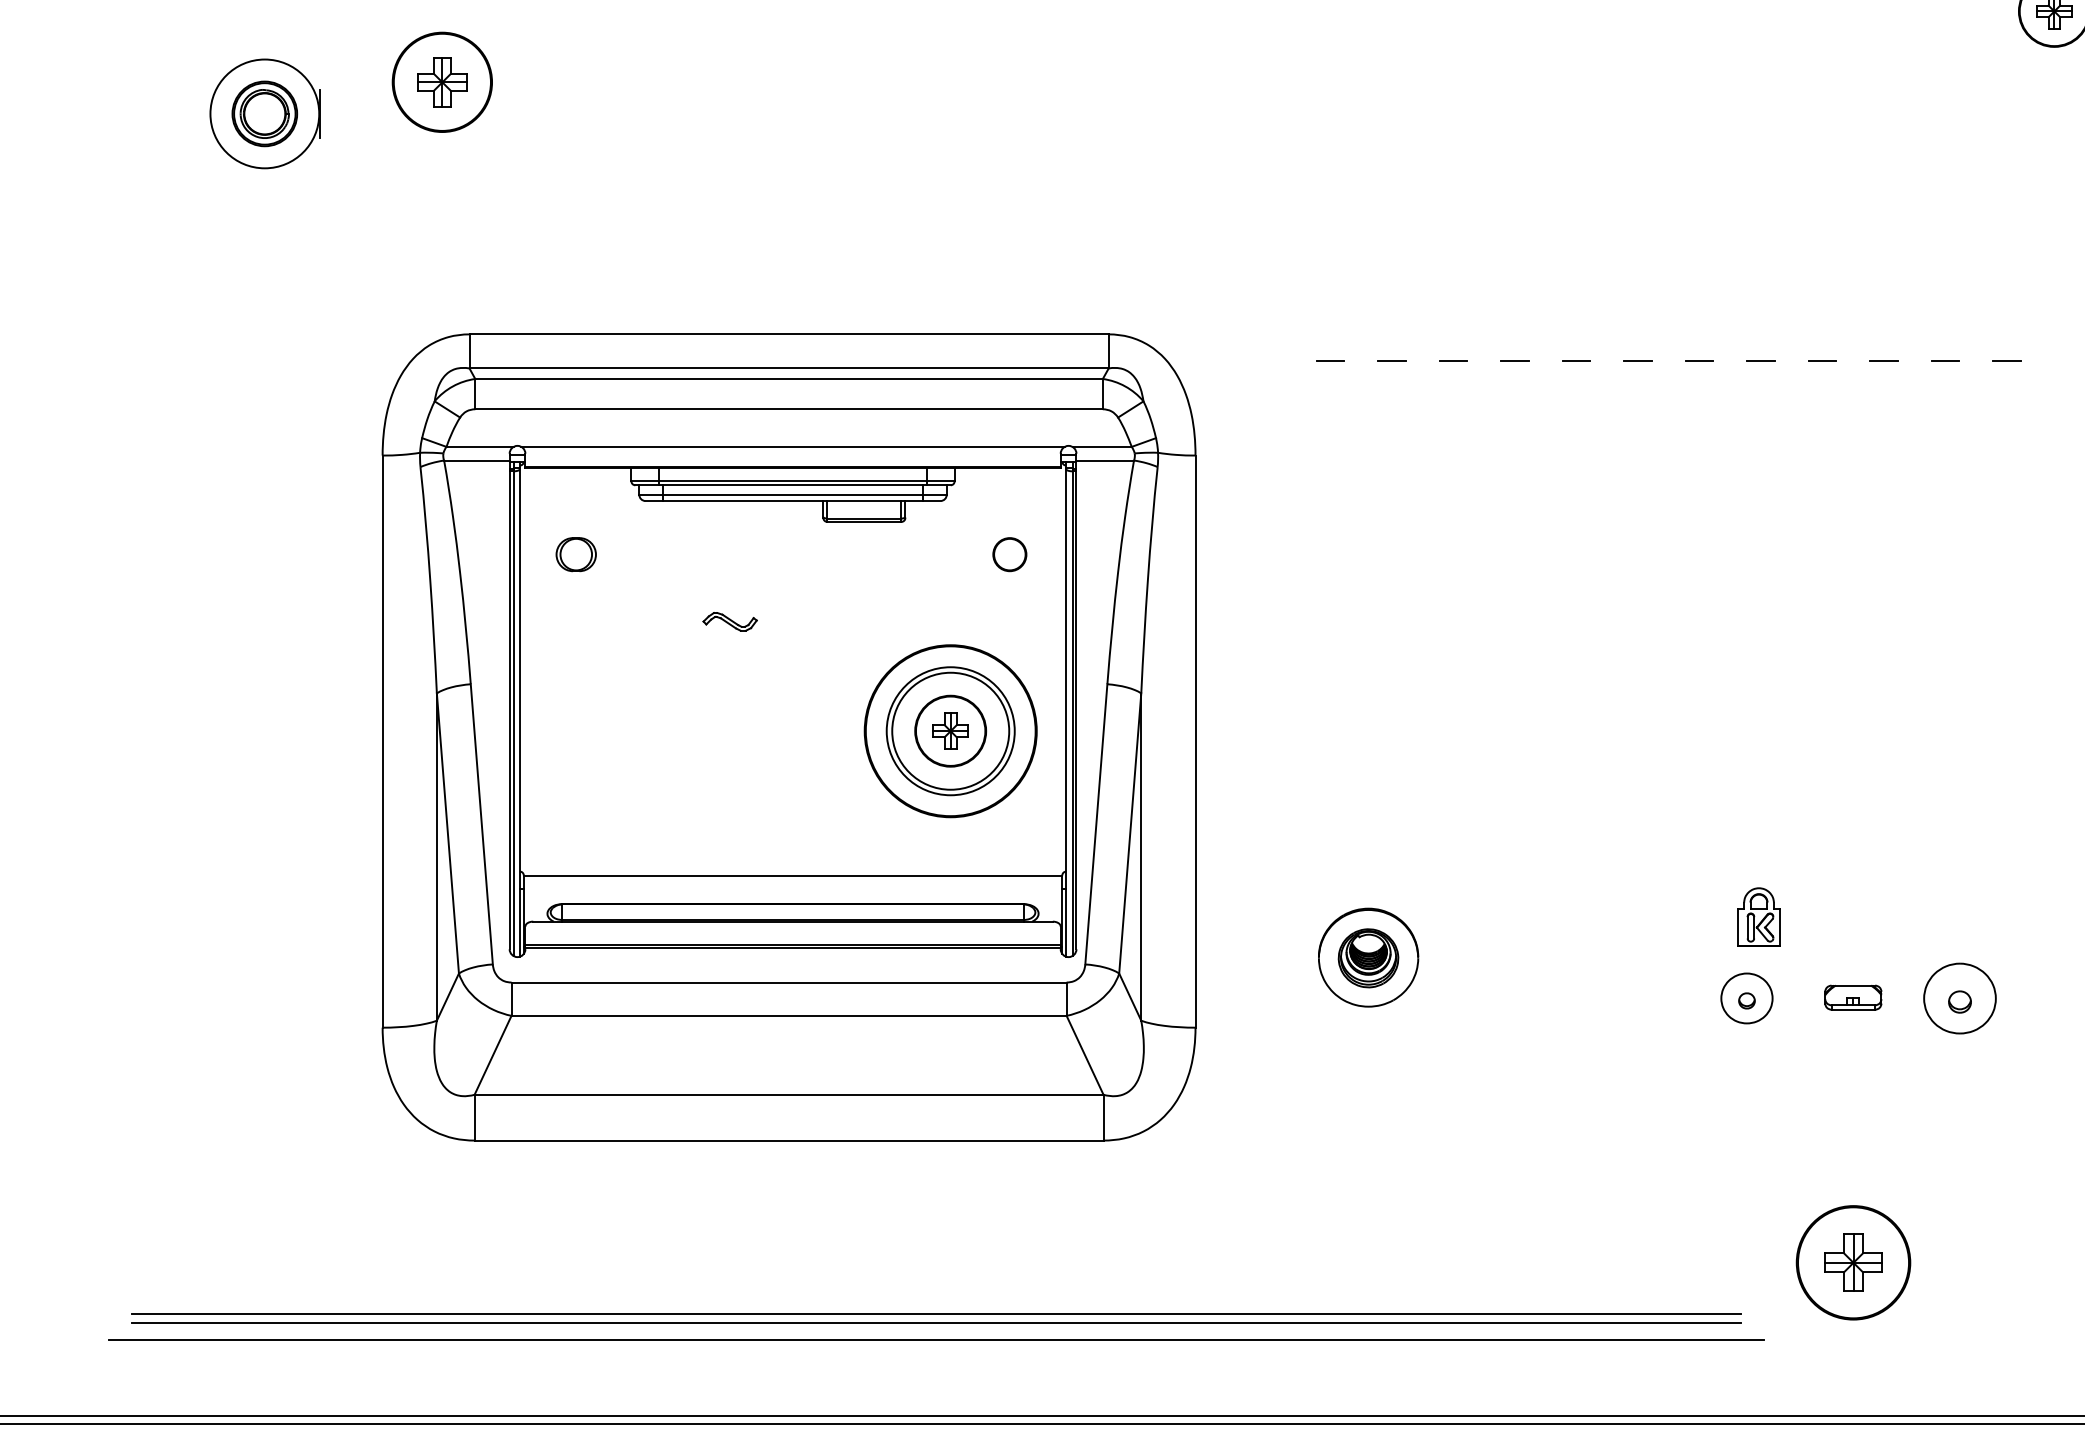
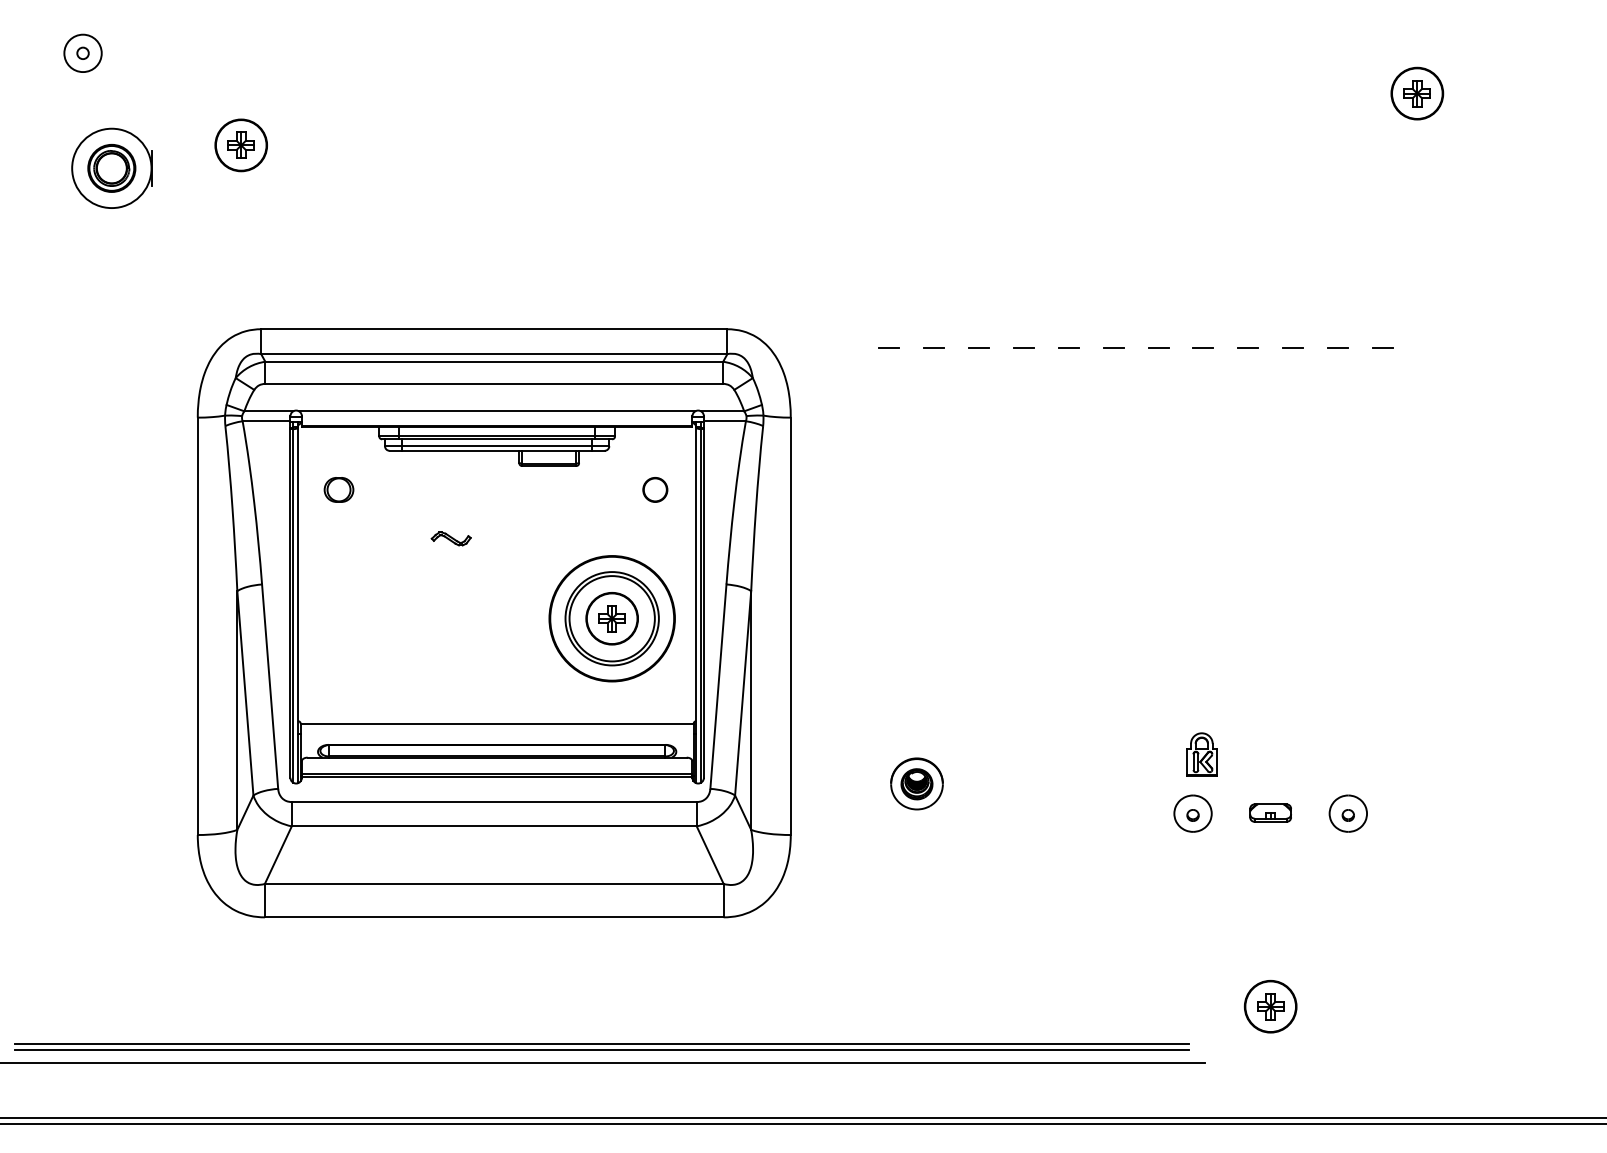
part: (441, 82) -> (240, 145), size x0.71
part: (1367, 957) -> (916, 783), size x0.71
part: (1958, 998) -> (1347, 813), size x0.71
part: (1853, 1262) -> (1270, 1006), size x0.62

